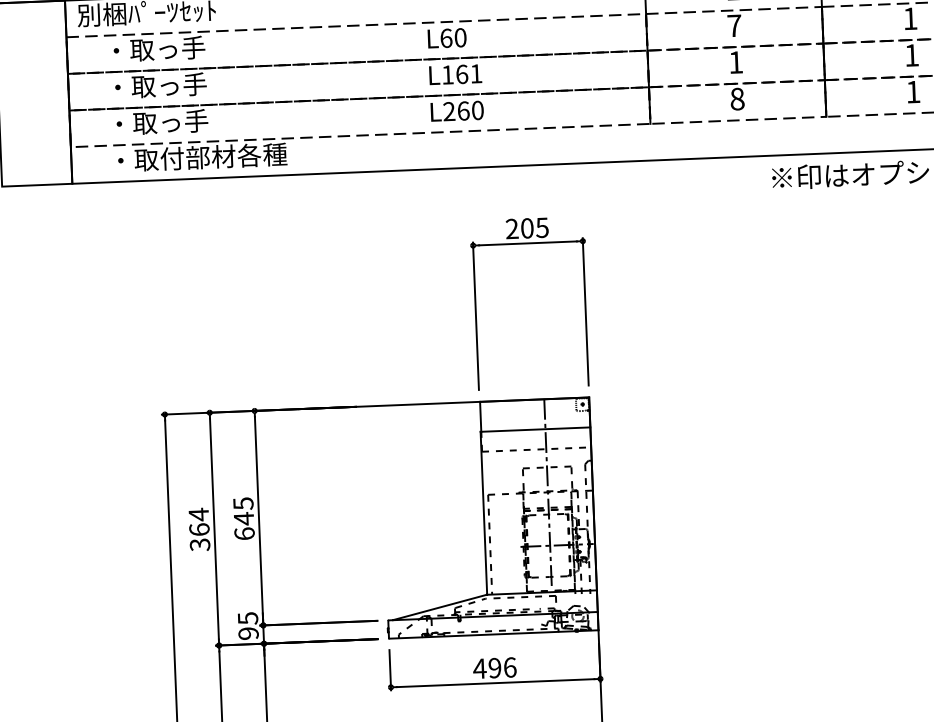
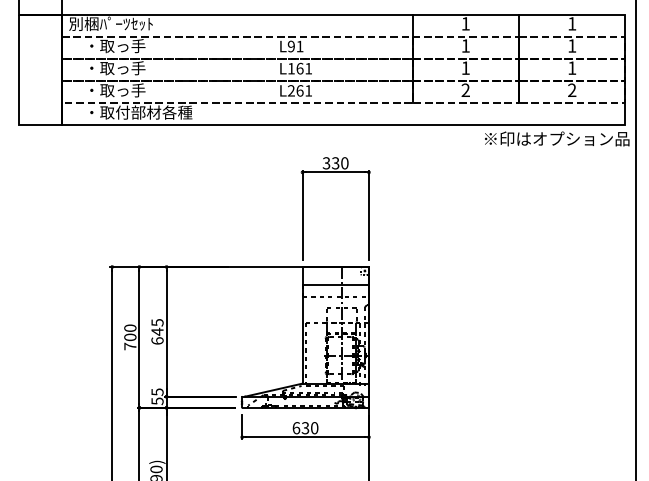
text: (734, 25) -> (465, 45), 7 -> 1
text: (453, 38) -> (295, 46), L60 -> L91
text: (913, 90) -> (572, 89), 1 -> 2
text: (737, 99) -> (465, 90), 8 -> 2
text: (477, 109) -> (308, 90), L260 -> L261
text: (526, 228) -> (335, 163), 205 -> 330
text: (199, 529) -> (130, 337), 364 -> 700
text: (248, 633) -> (157, 401), 95 -> 55
text: (495, 668) -> (305, 428), 496 -> 630

